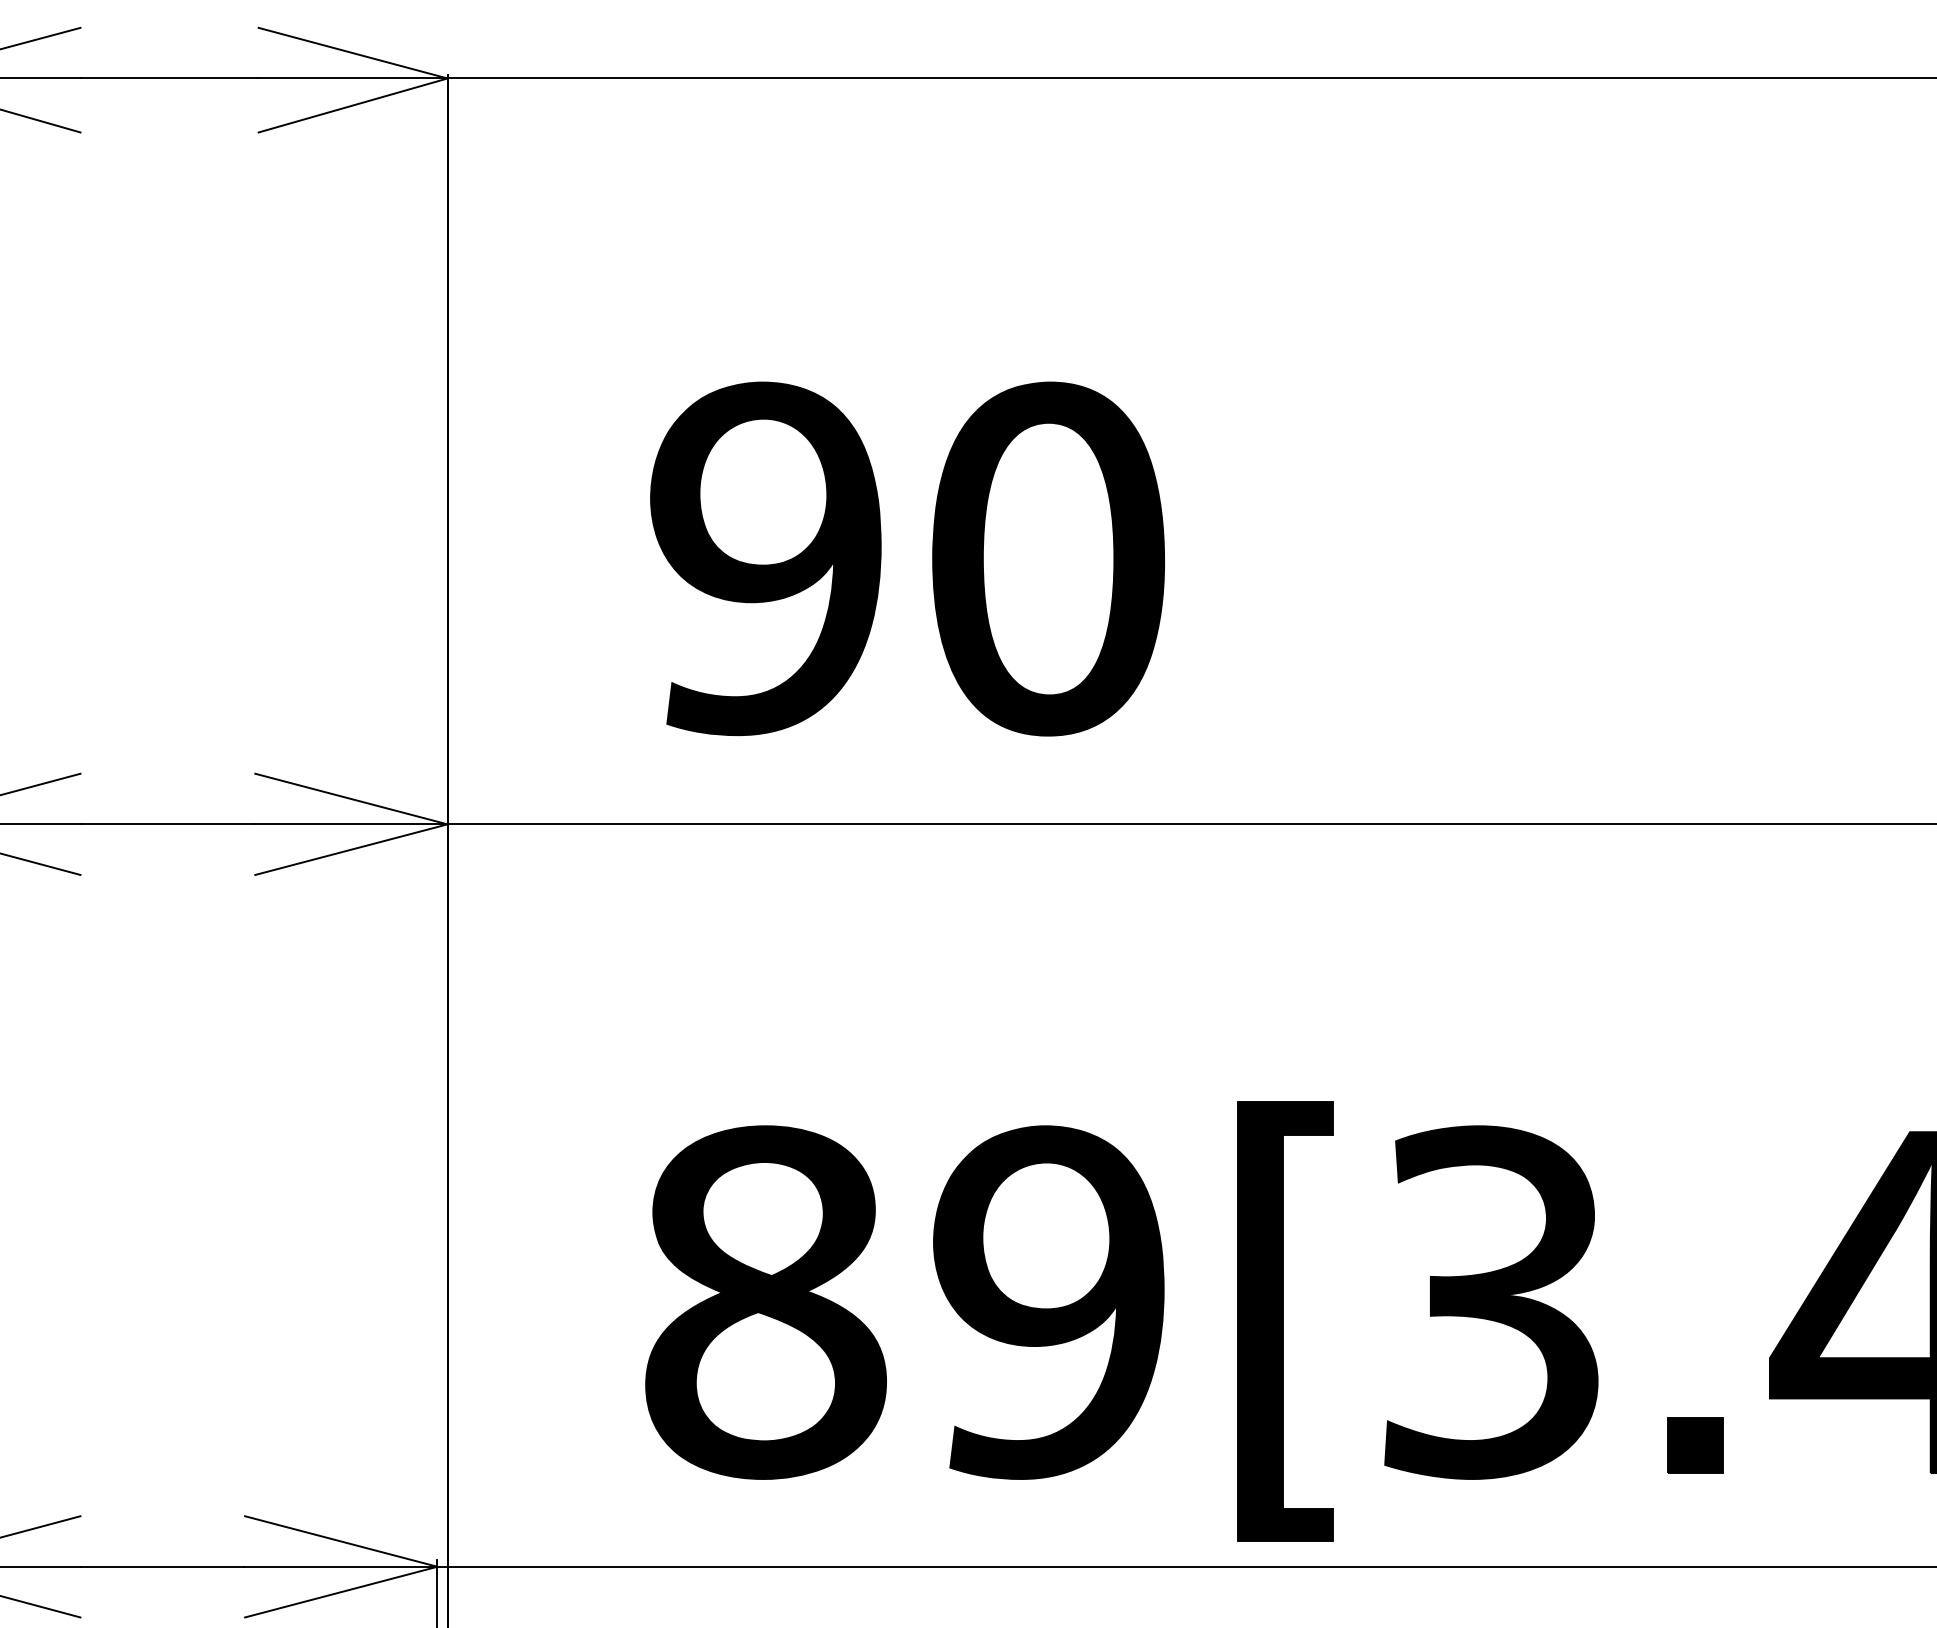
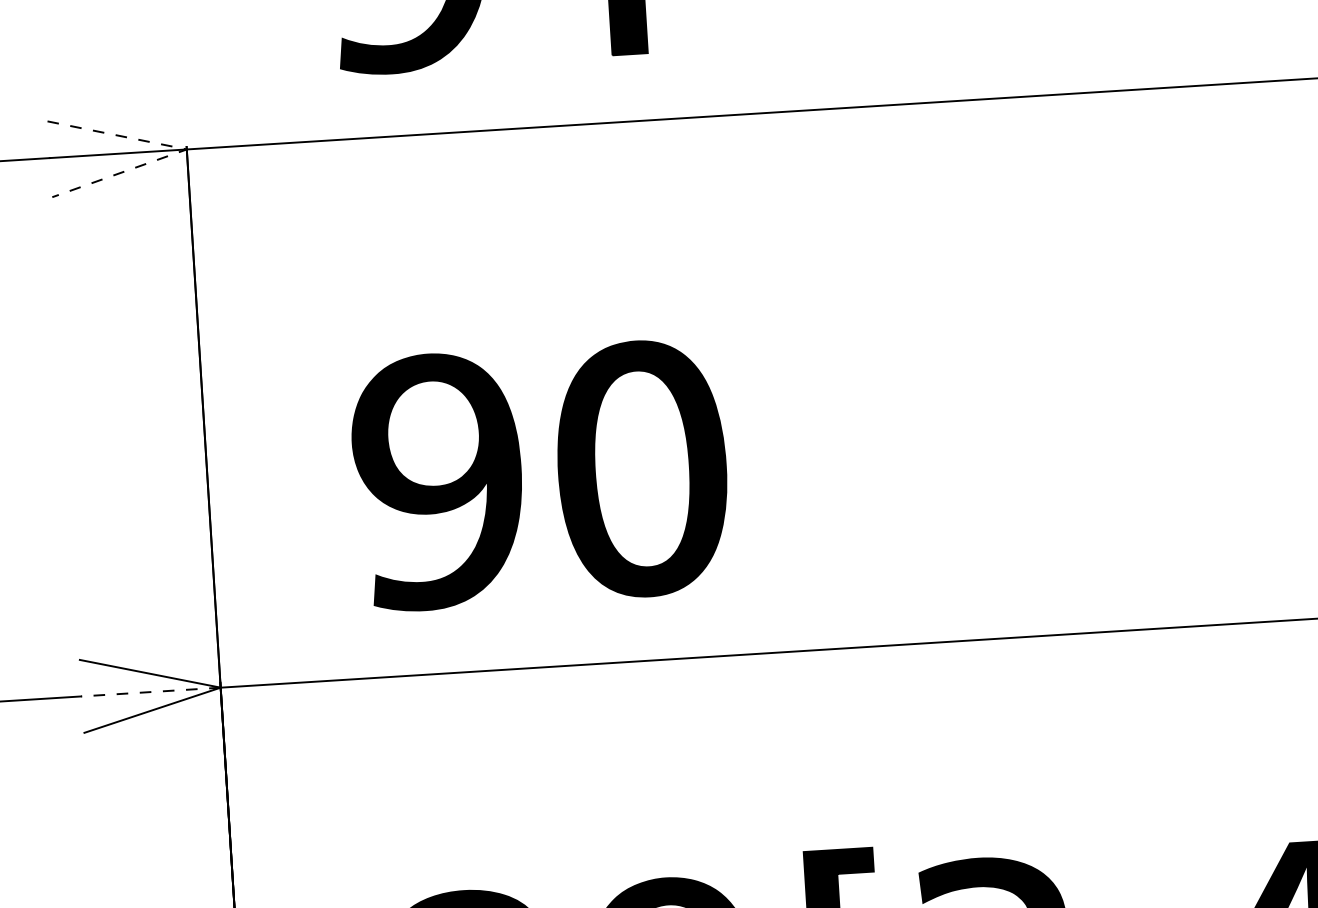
line: (447, 78) -> (186, 149), solid -> dashed
line: (350, 824) -> (150, 692), solid -> dashed

